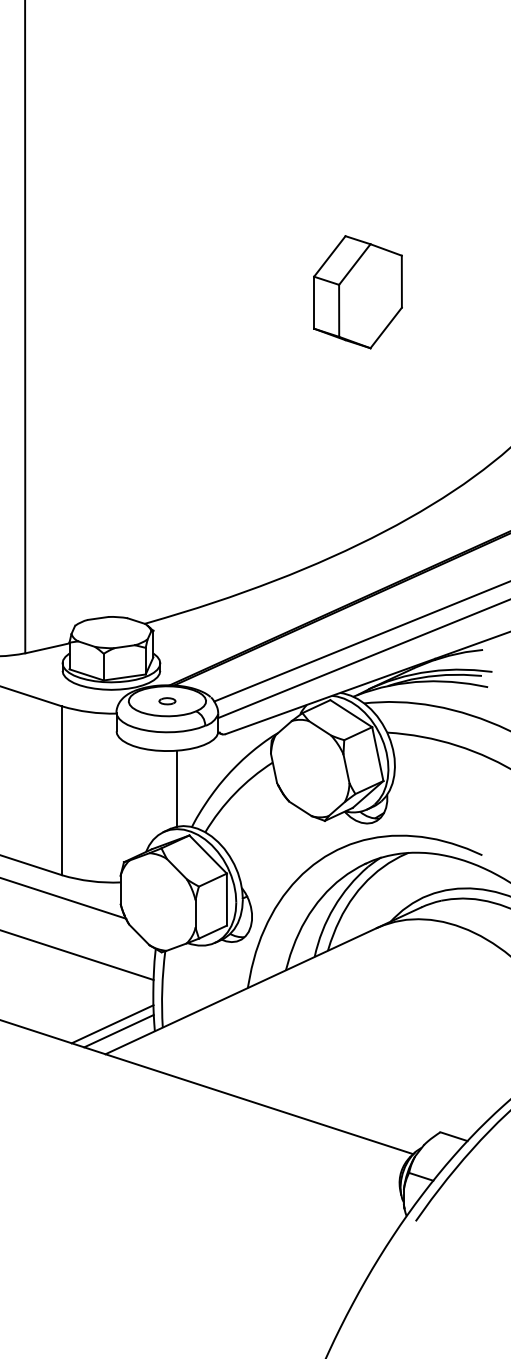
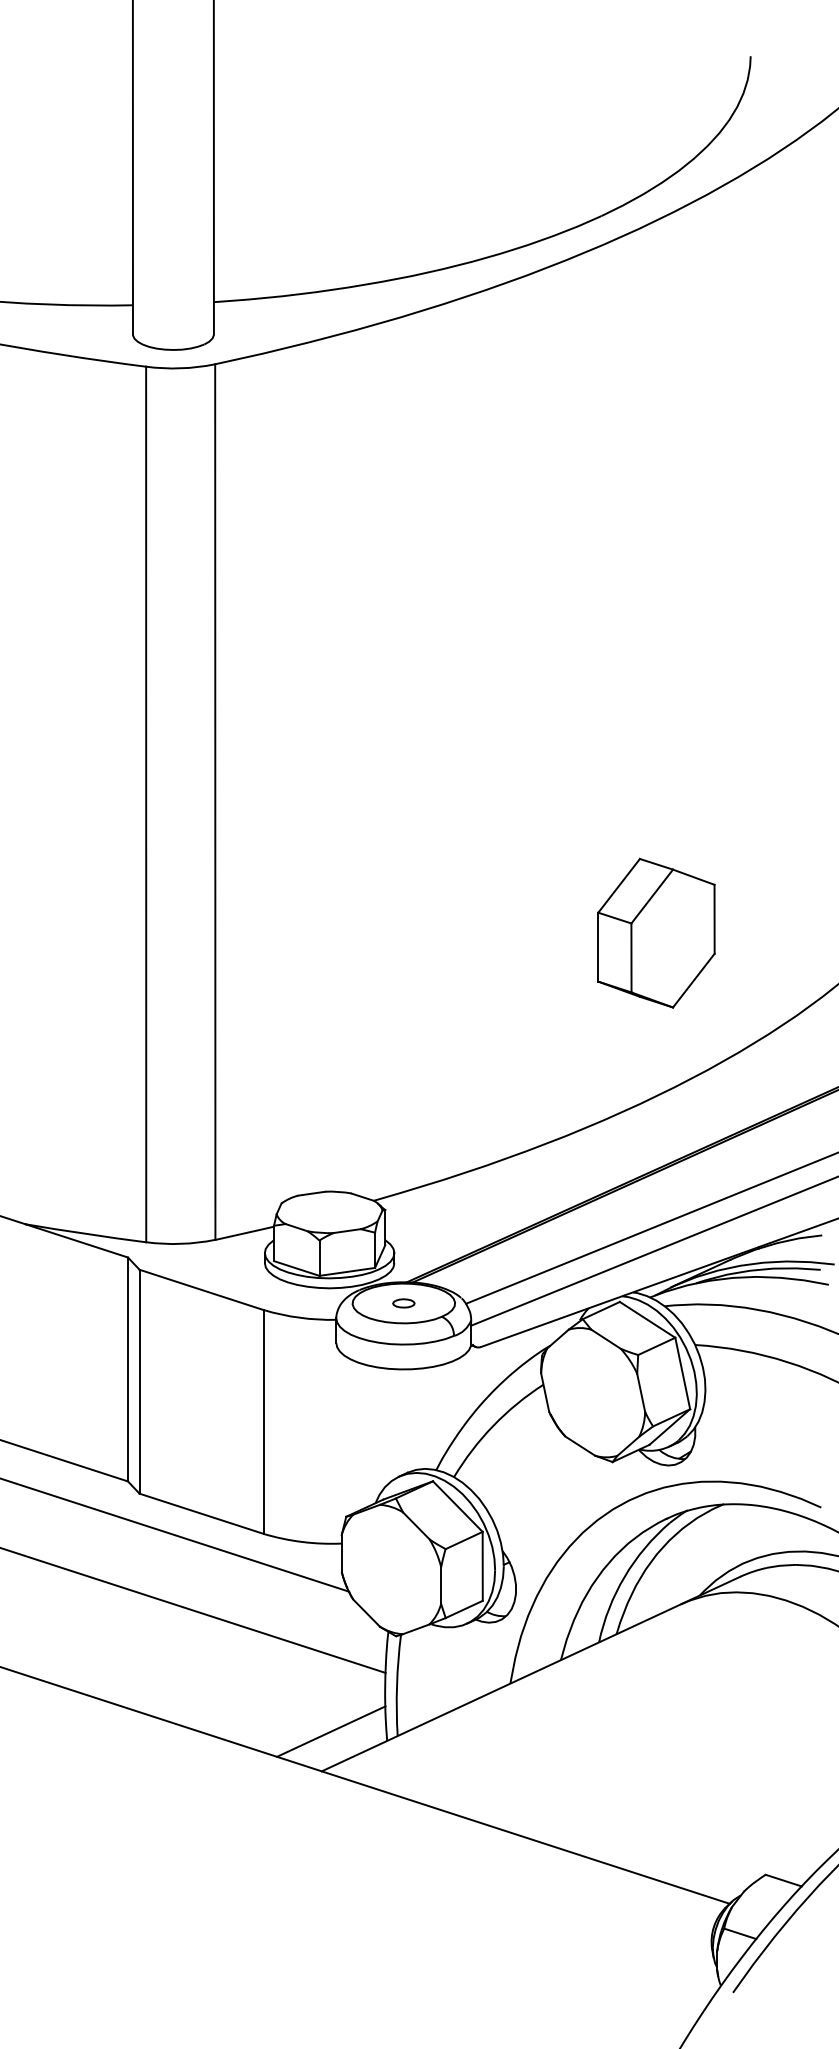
part: (358, 291) -> (656, 932), moved
line: (176, 788) -> (415, 1419), removed
line: (118, 1030) -> (339, 1740), removed

